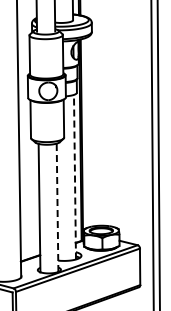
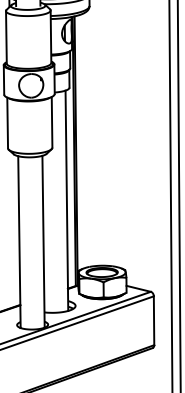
line: (74, 176) -> (66, 199), dashed -> solid
line: (57, 207) -> (43, 241), dashed -> solid

